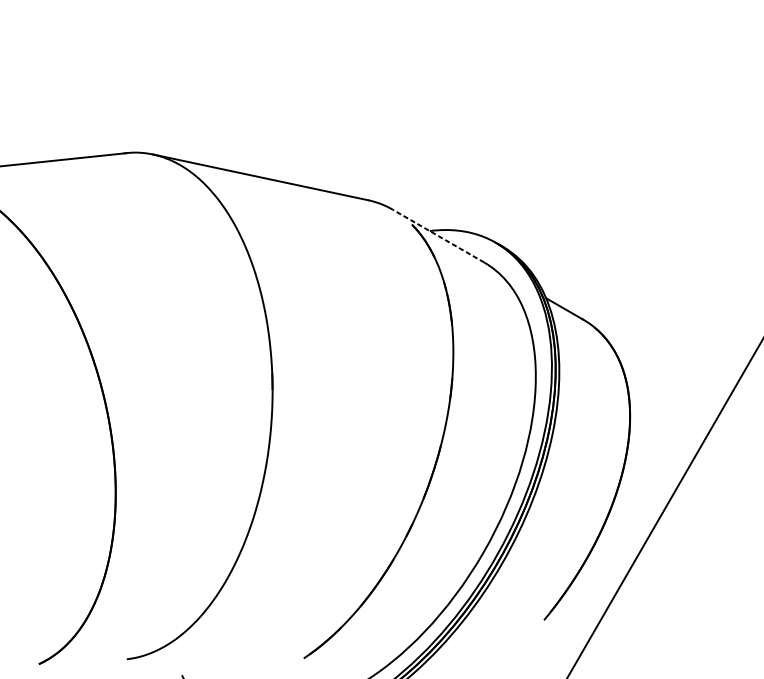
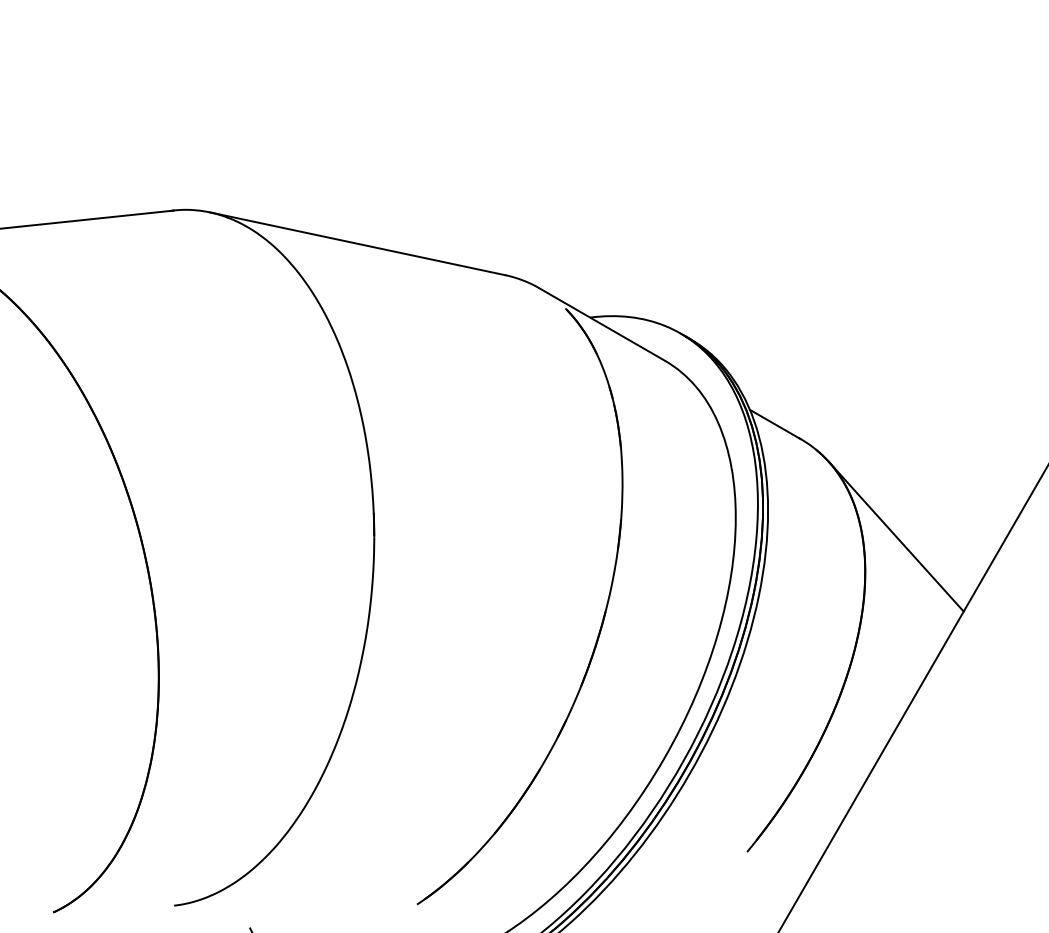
line: (438, 236) -> (602, 324), dashed -> solid
line: (652, 391) -> (896, 537), added

